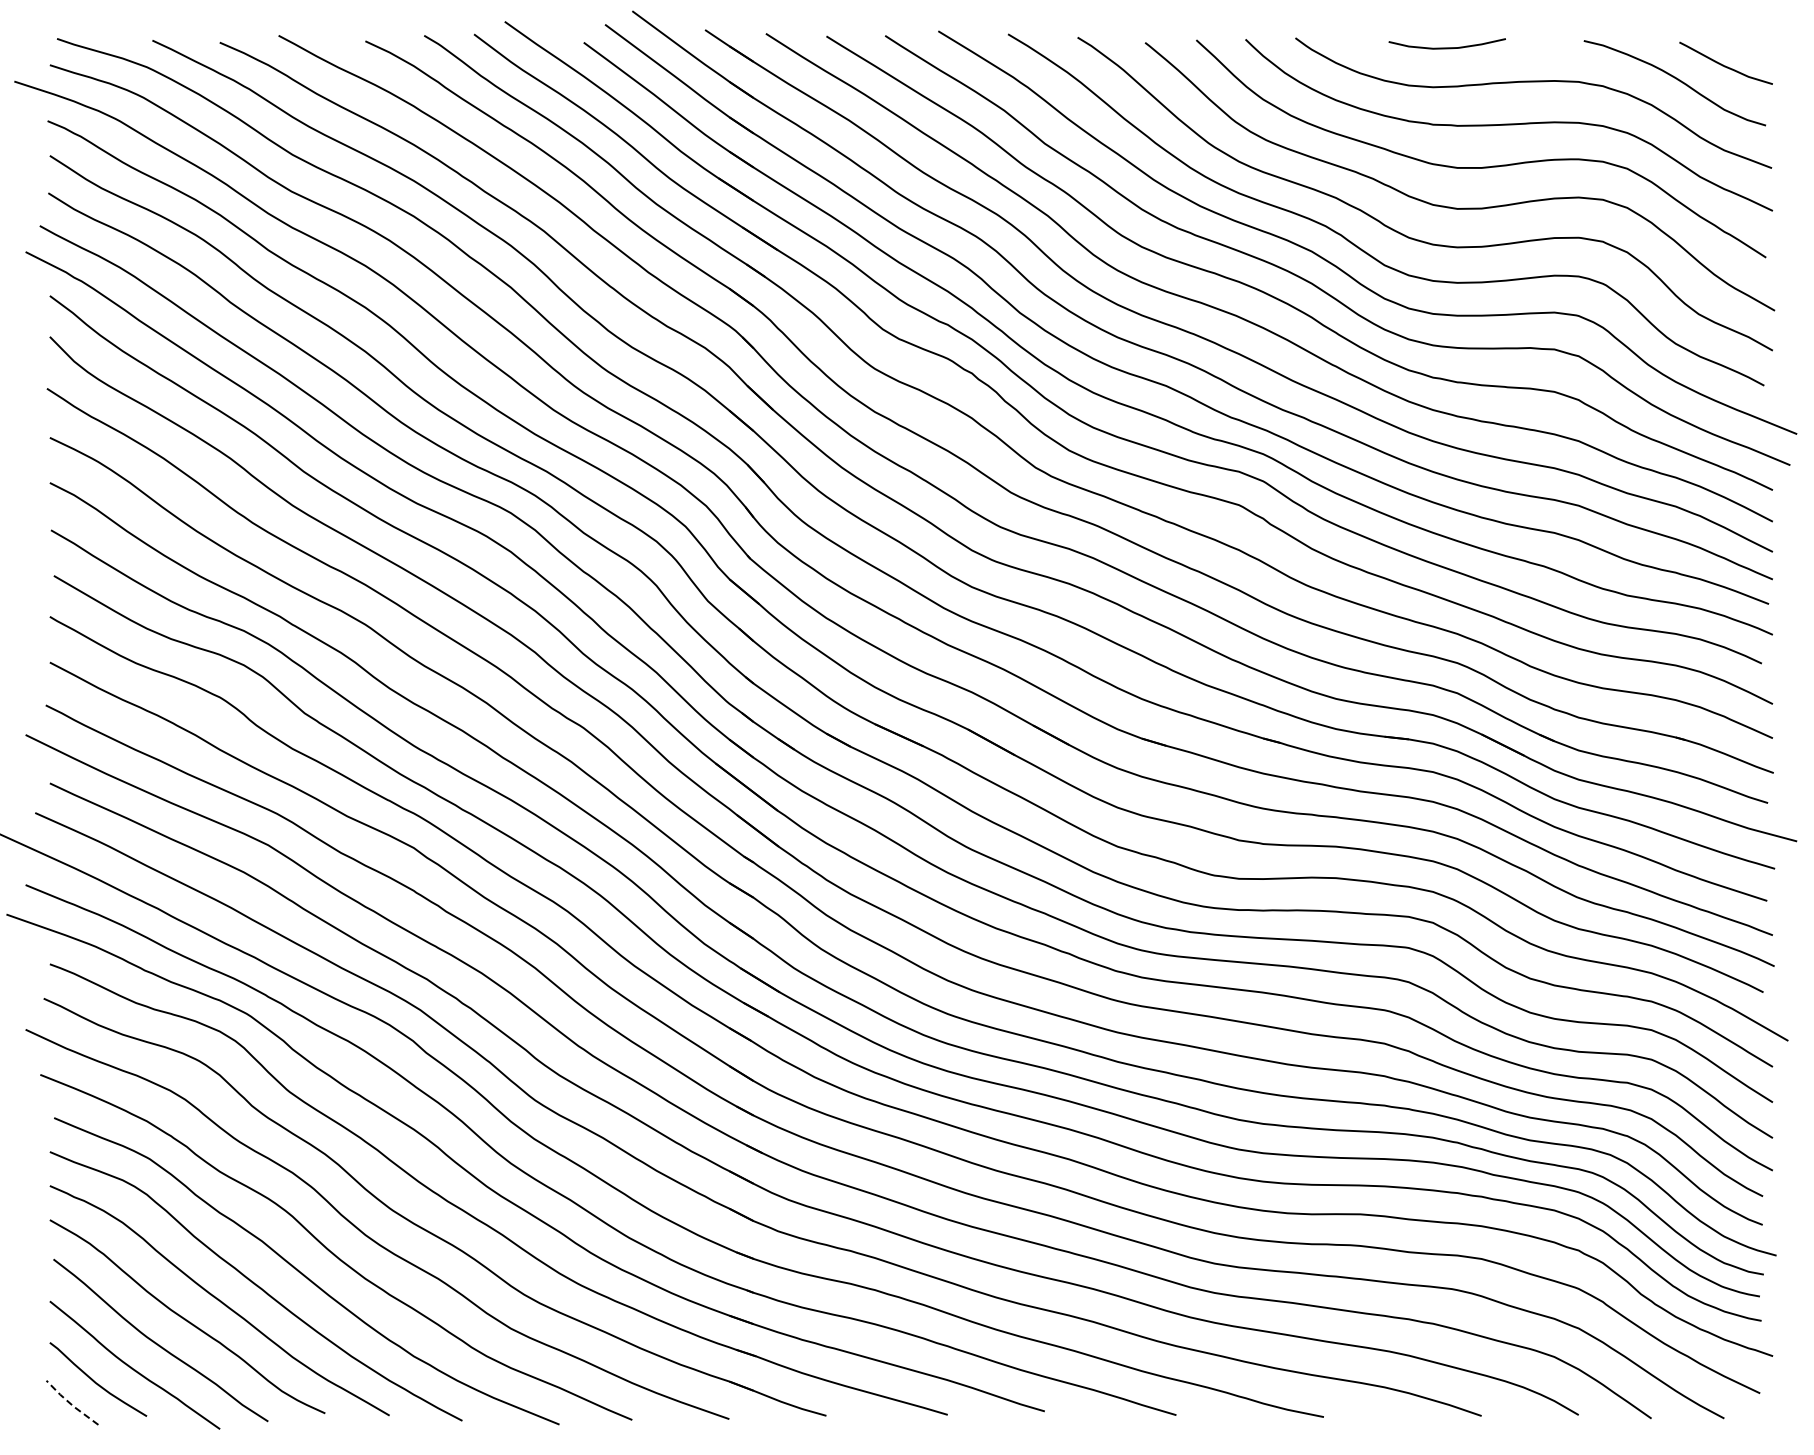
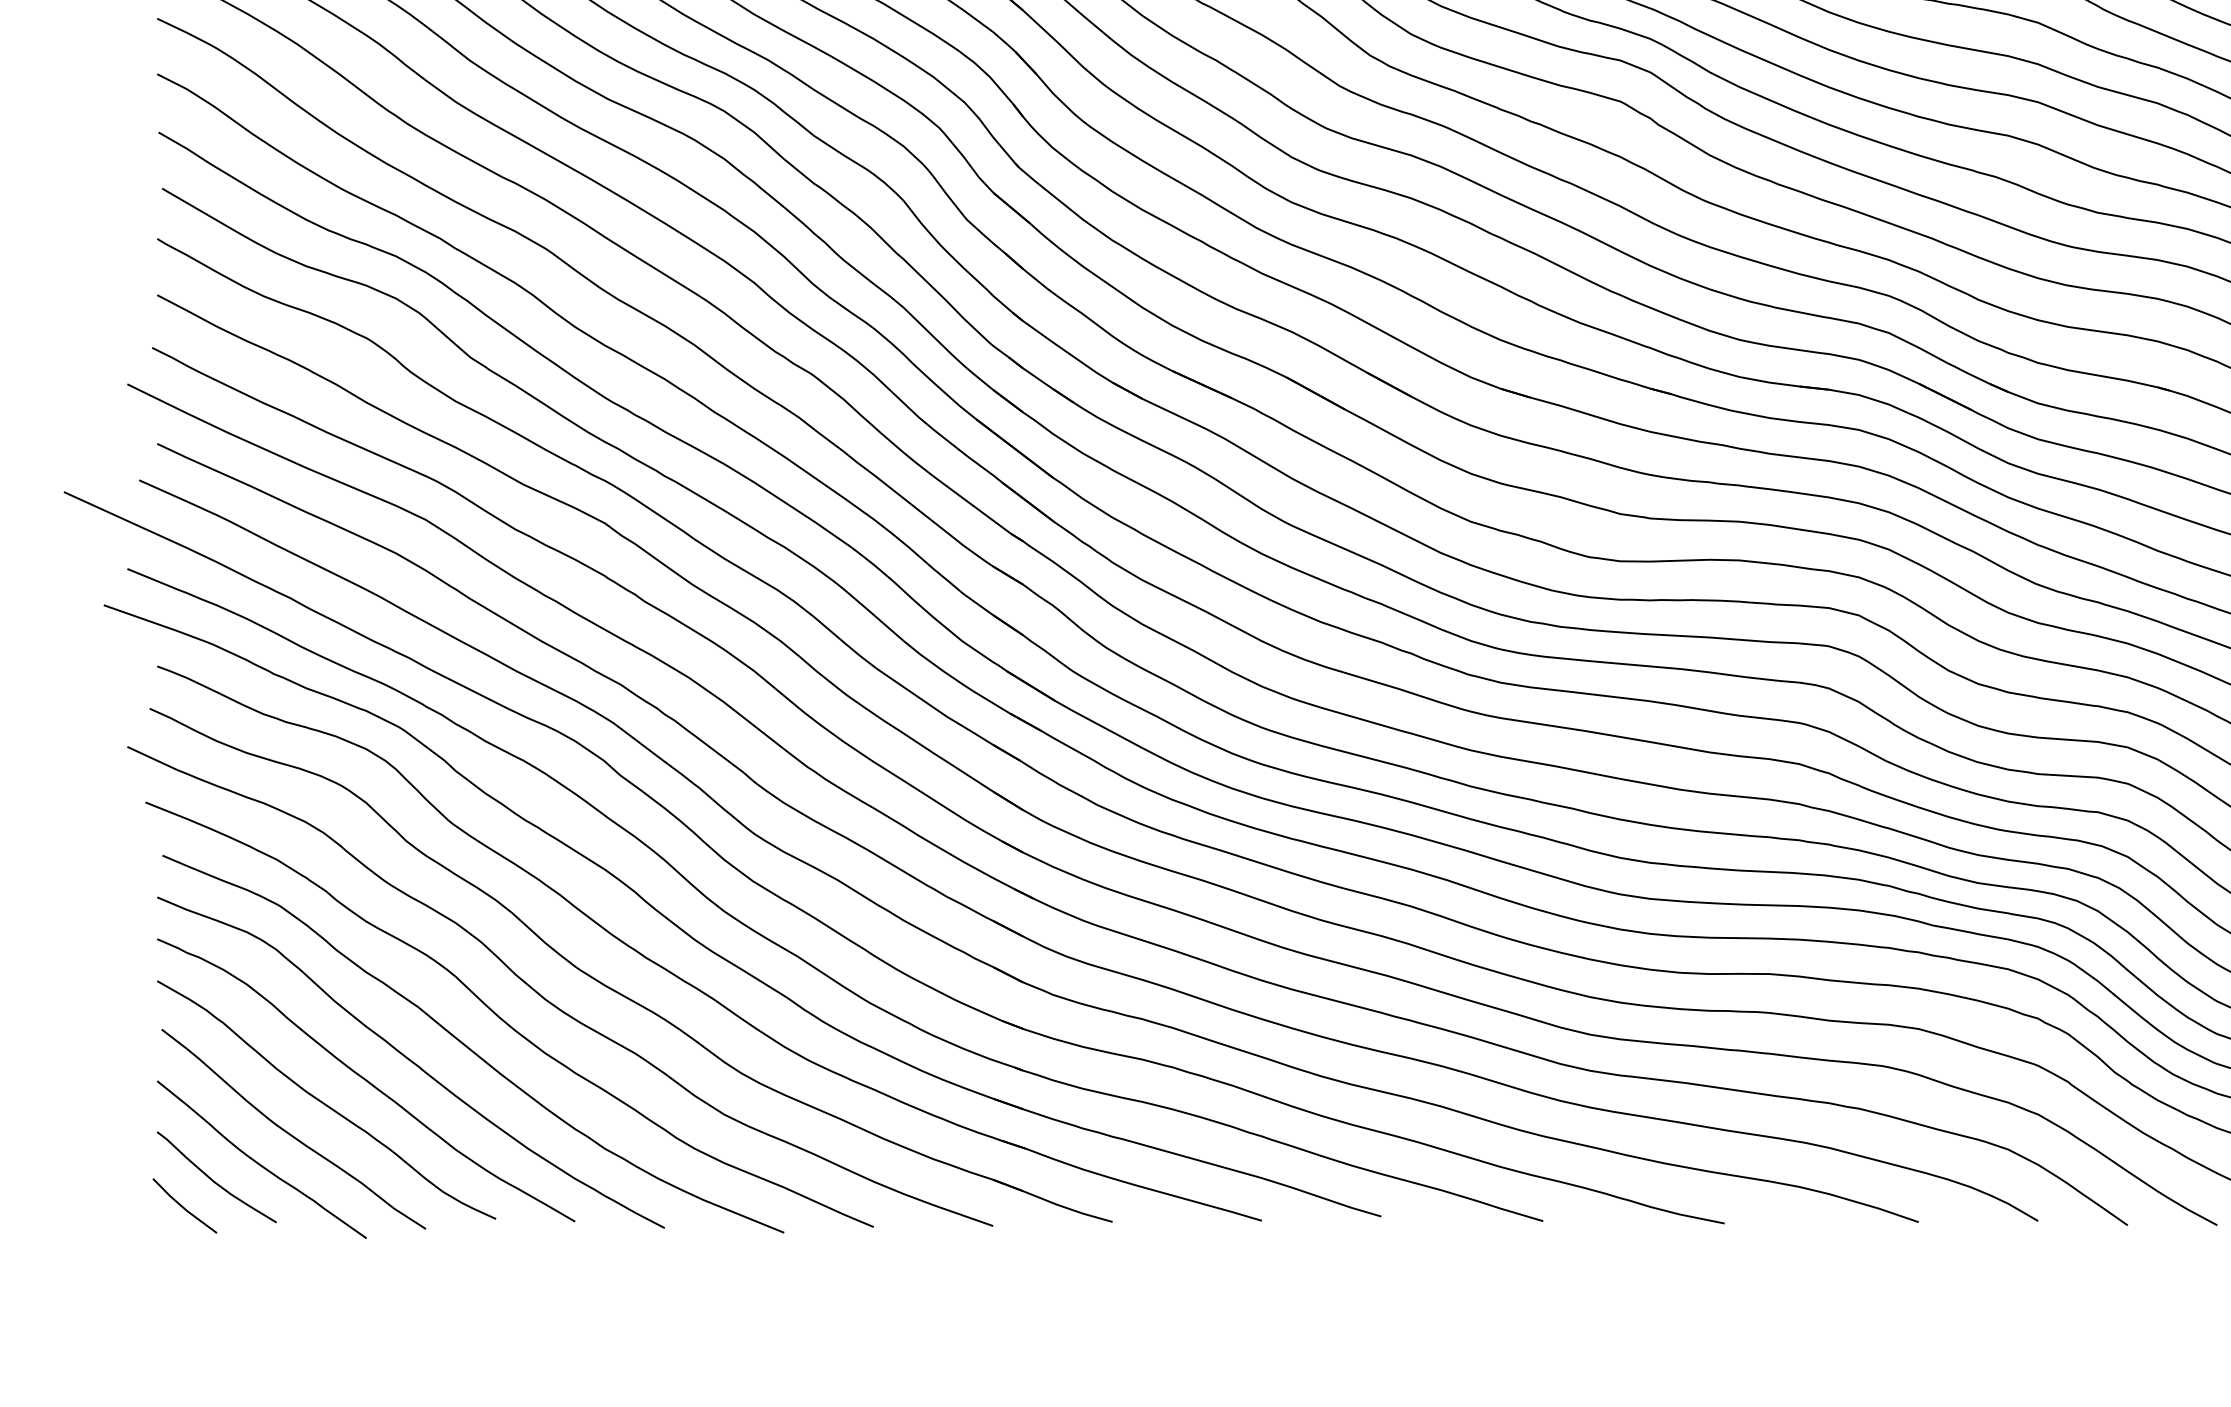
line: (71, 1404) -> (183, 1208), dashed -> solid

